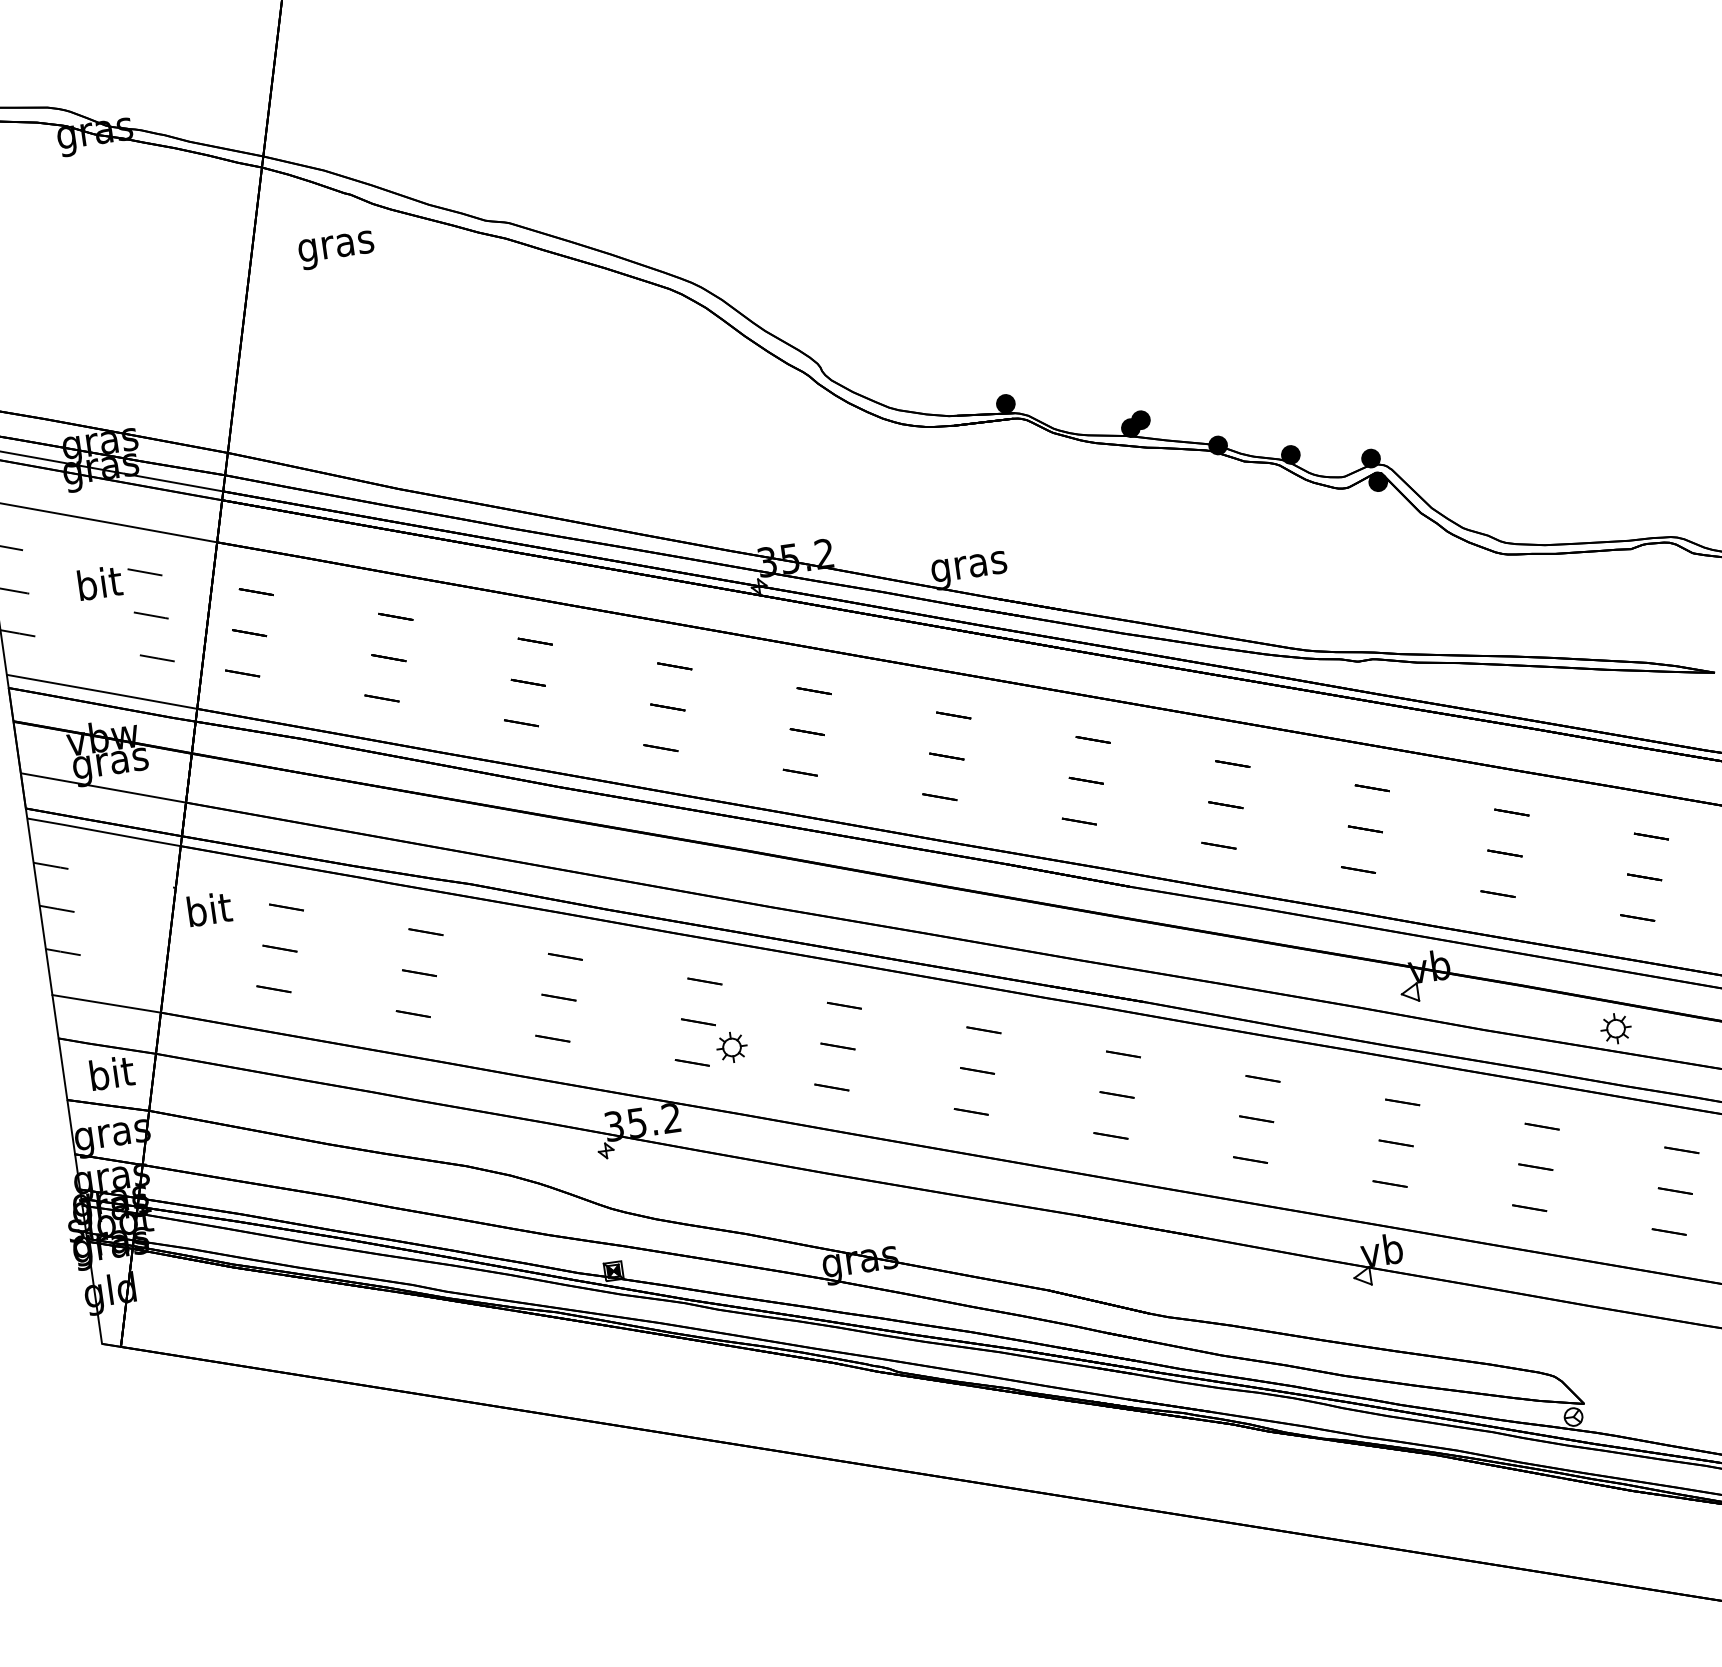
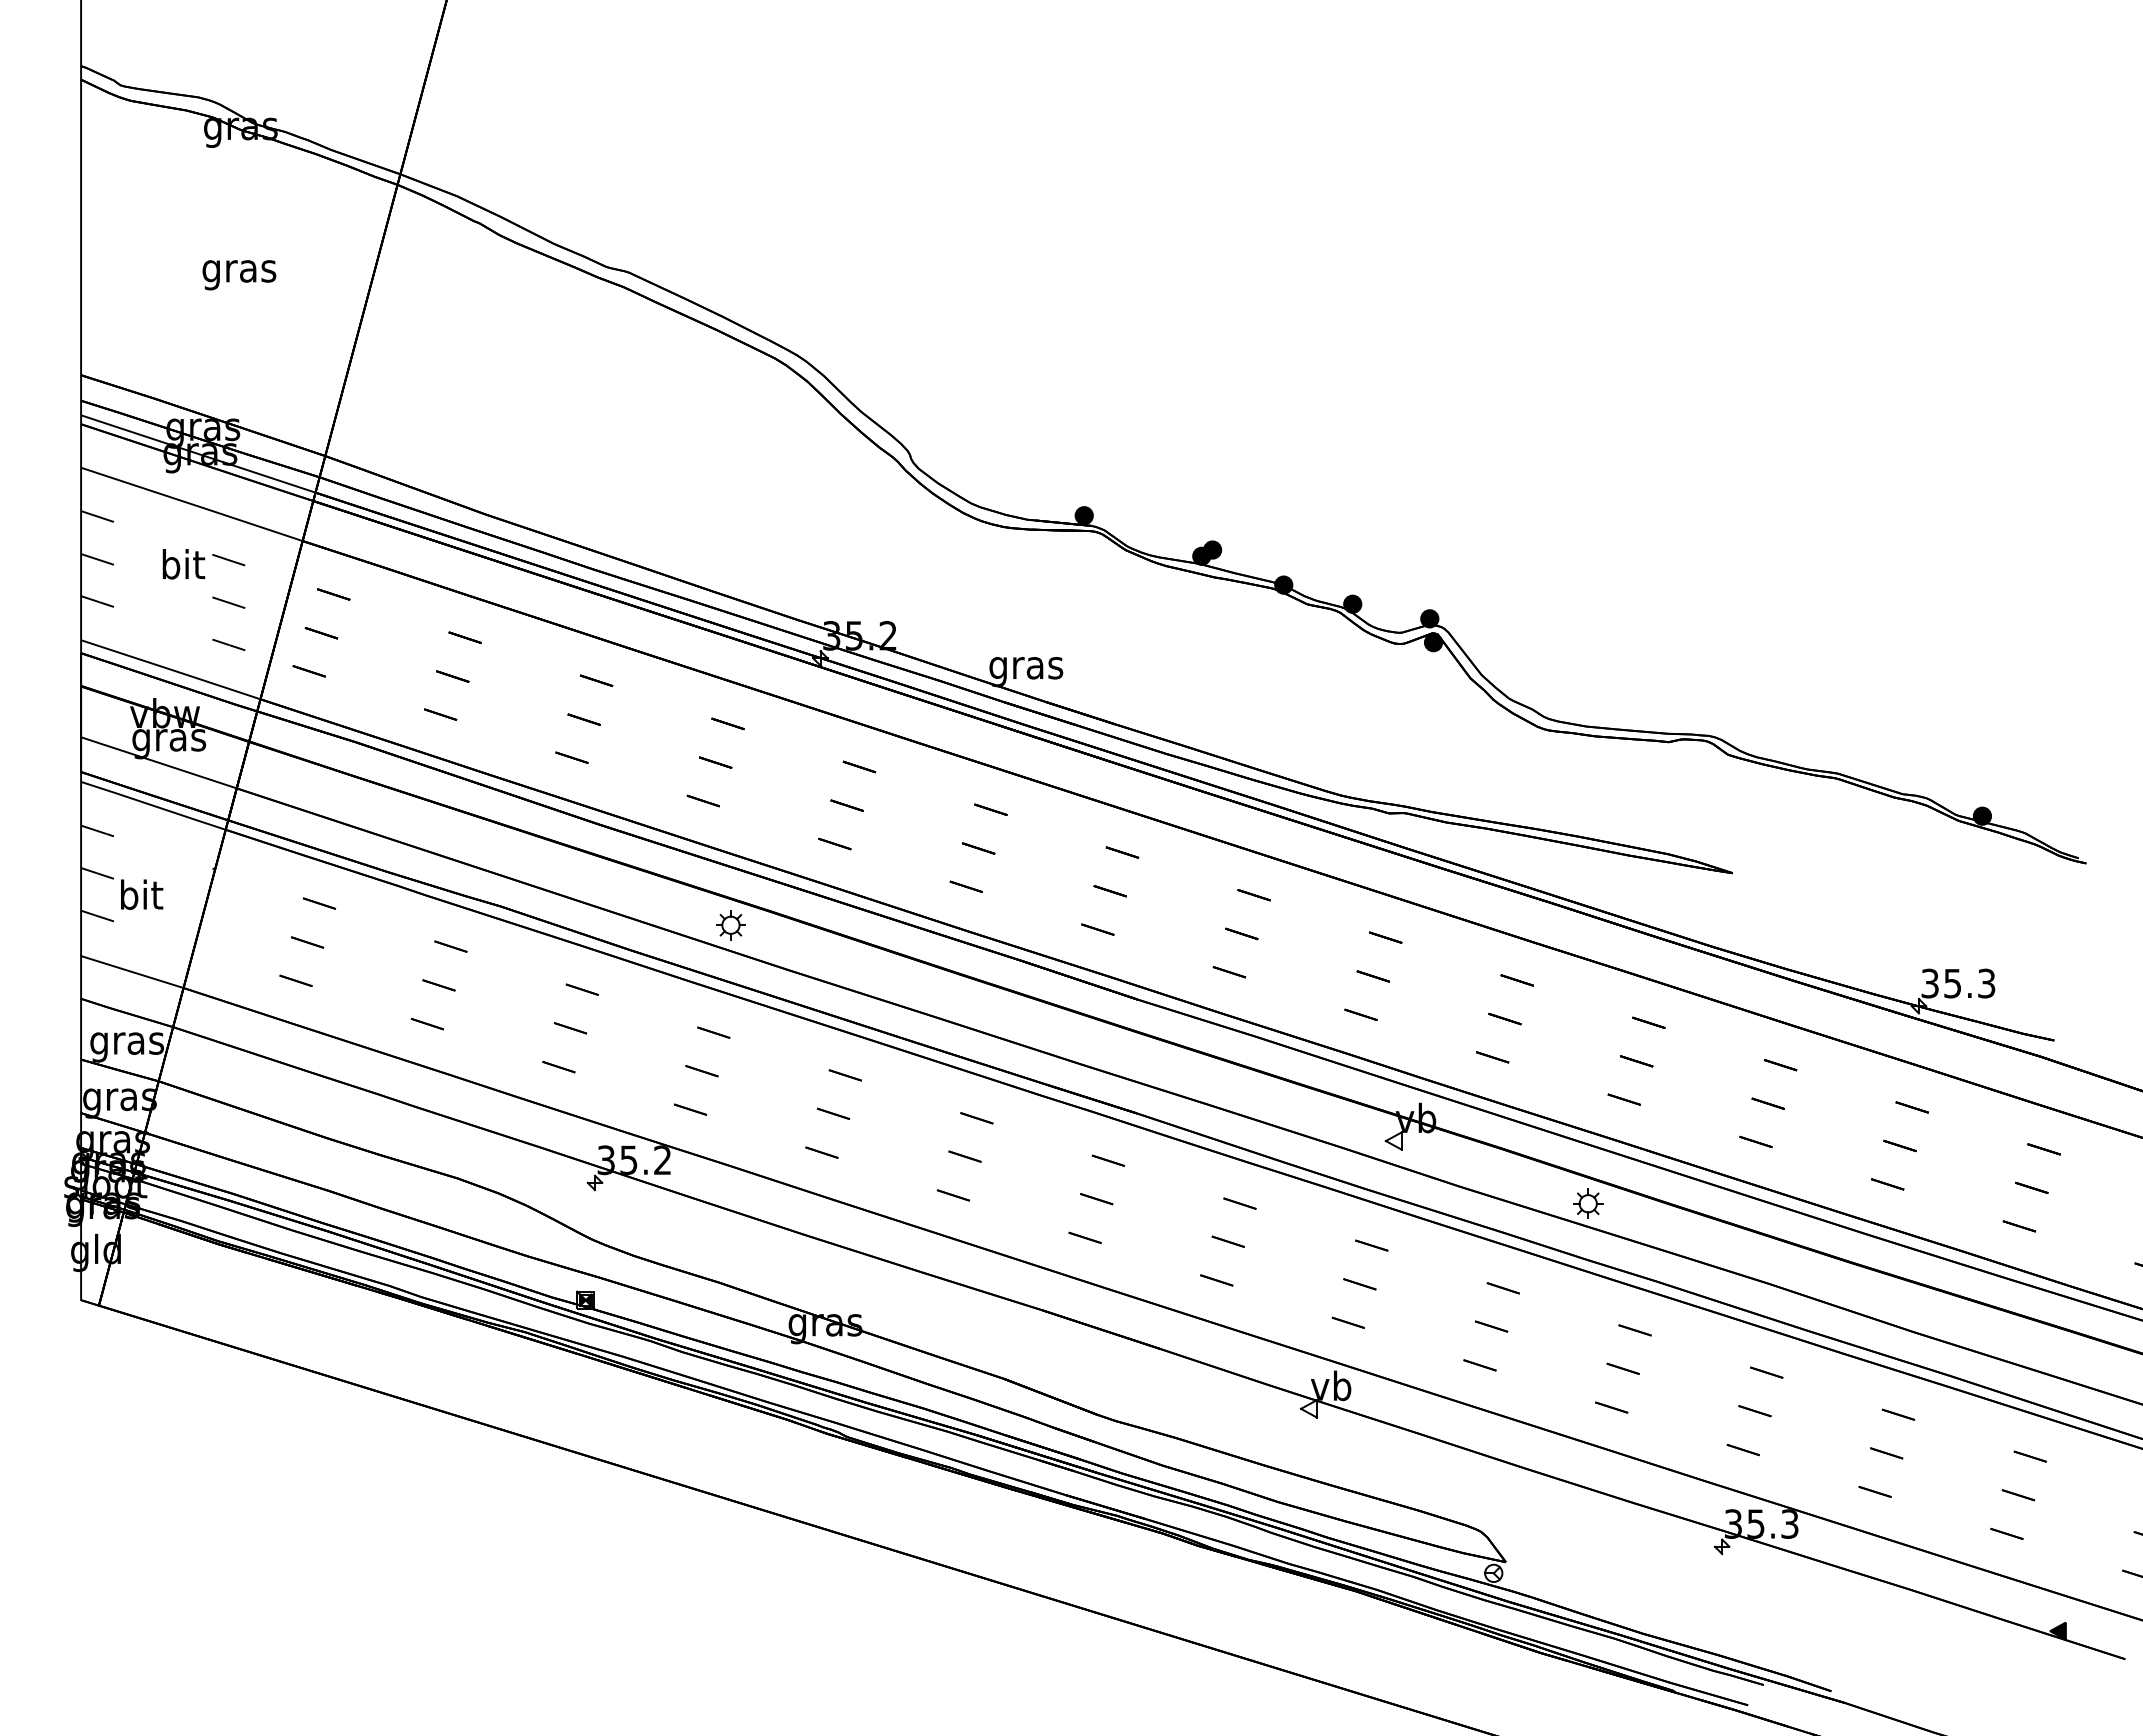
text: (336, 250) -> (239, 275), moved
text: (210, 908) -> (142, 894), moved
part: (731, 1047) -> (730, 925), moved
text: (112, 1077) -> (127, 1043), bit -> gras

